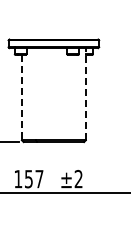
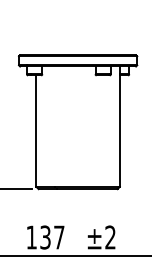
line: (85, 93) -> (119, 125), dashed -> solid
line: (21, 97) -> (35, 130), dashed -> solid
text: (28, 178) -> (44, 236), 157 -> 137

